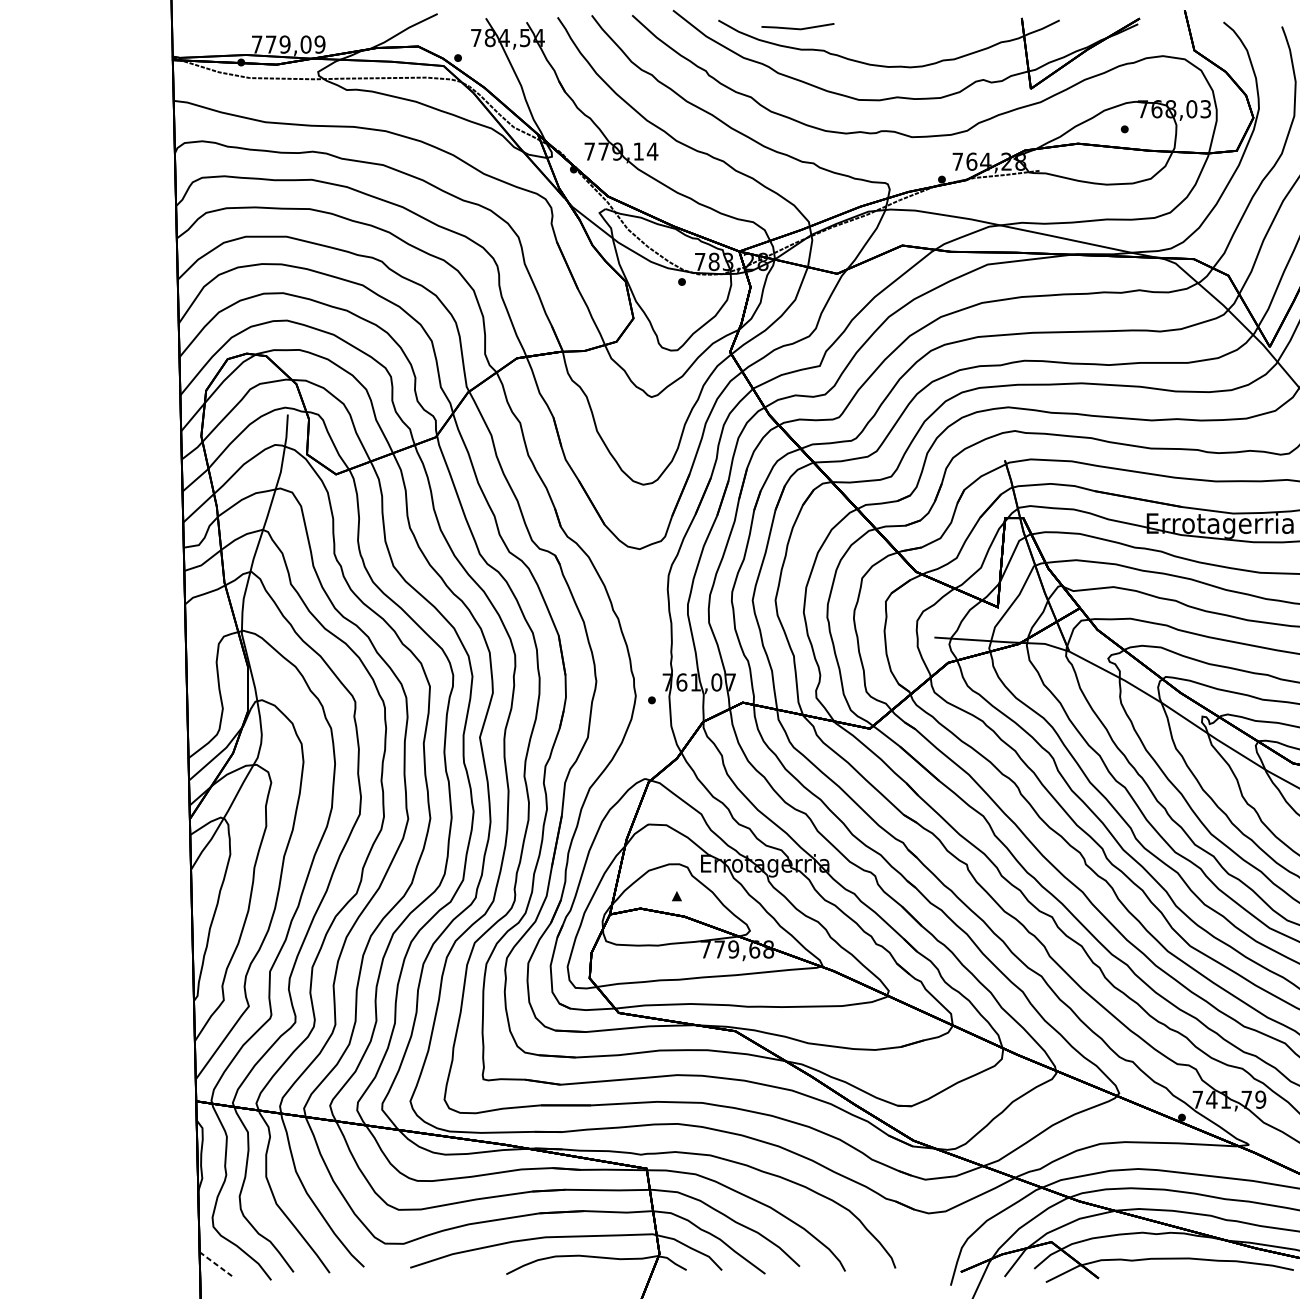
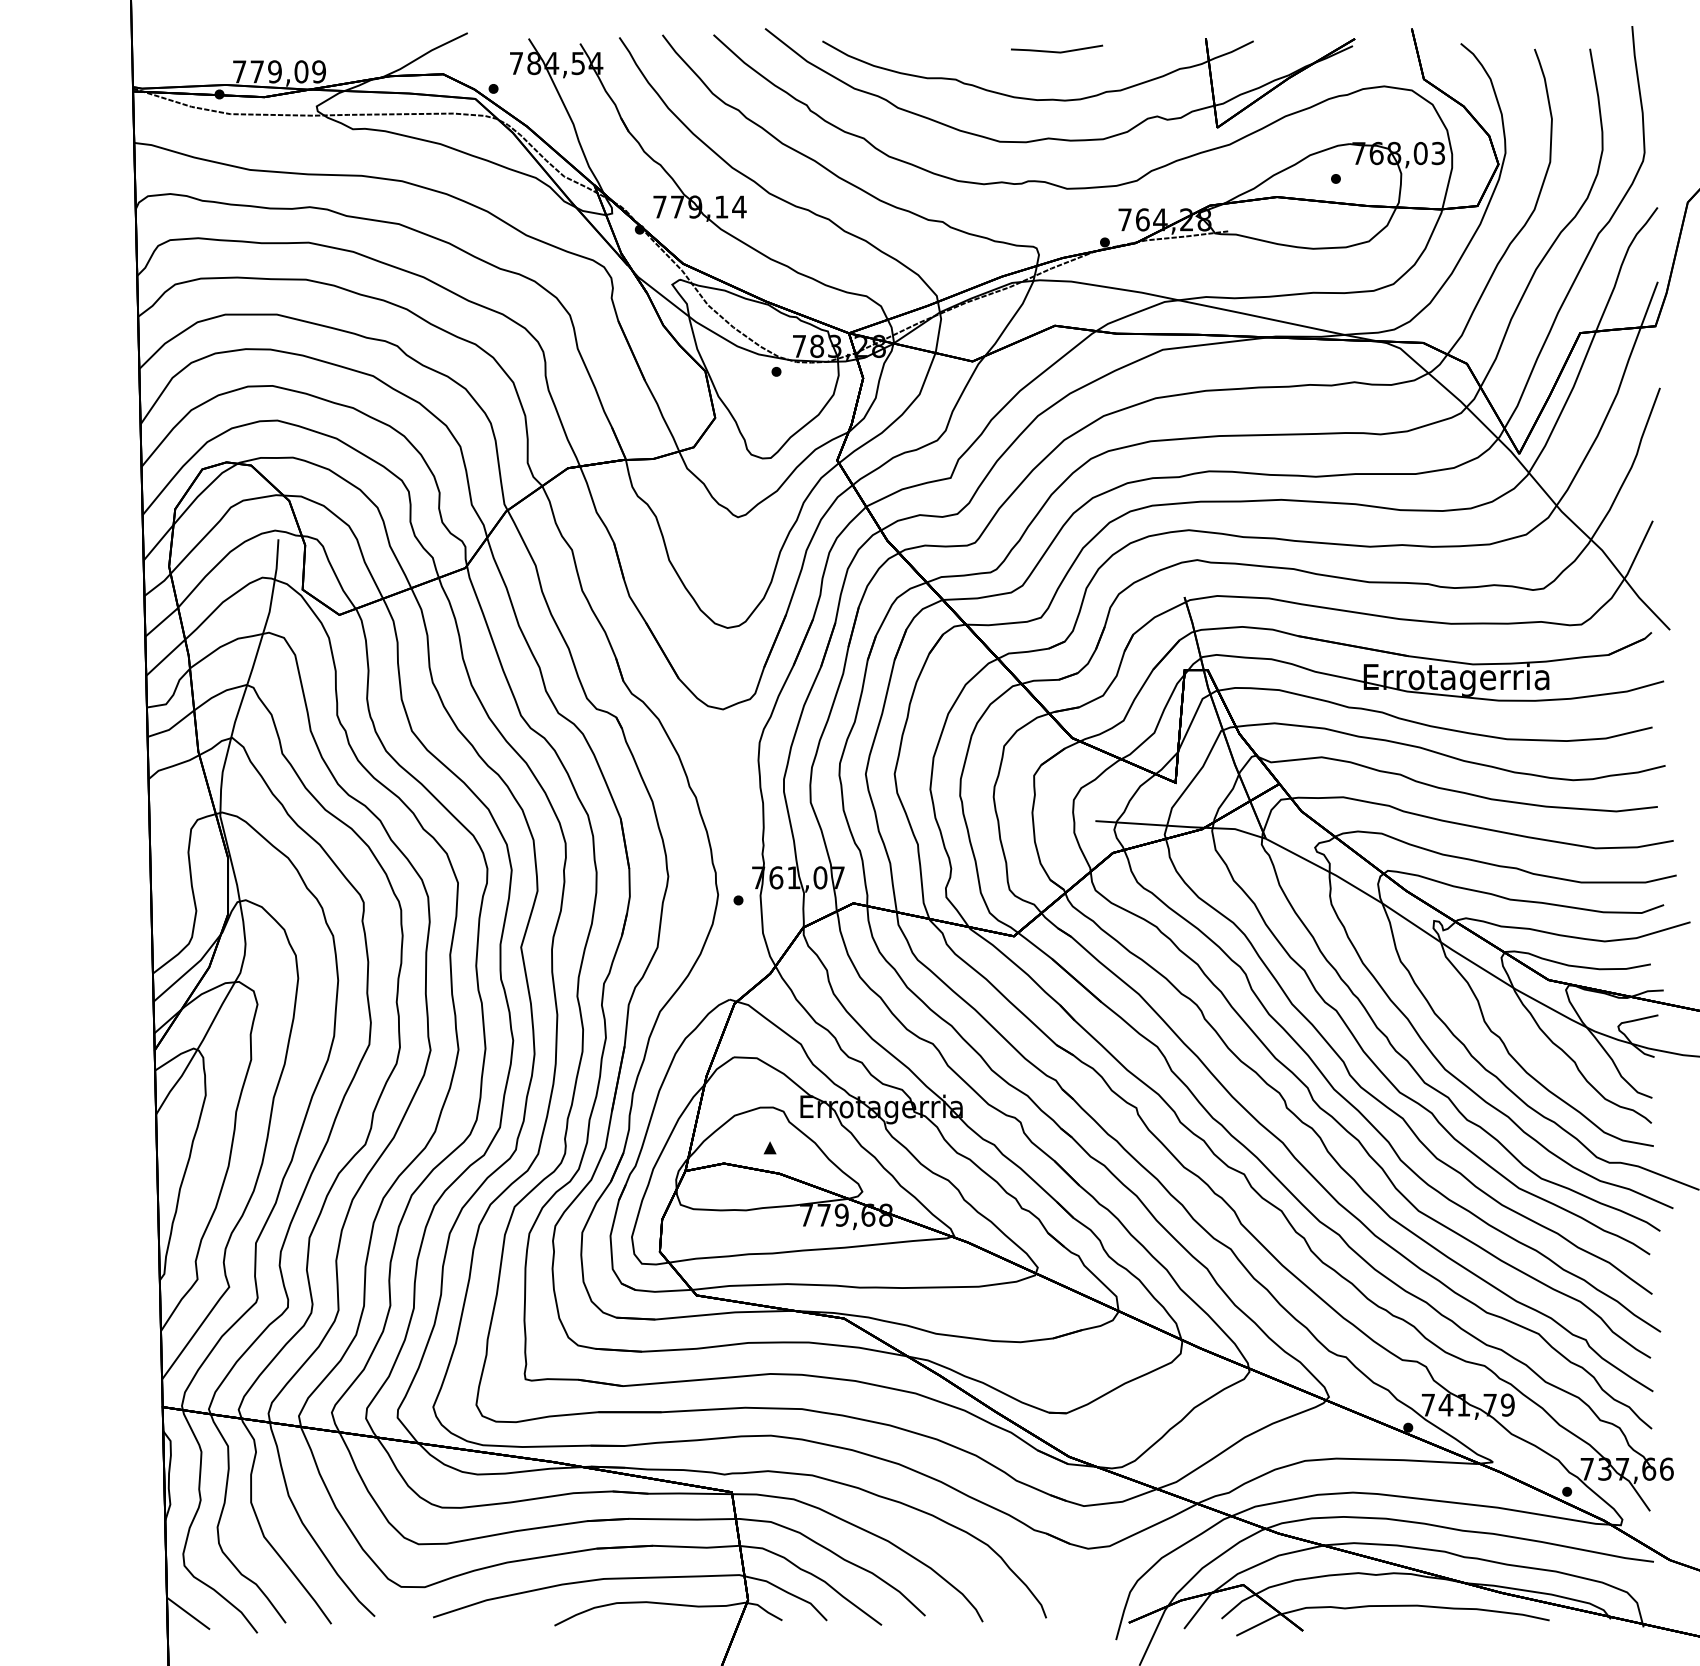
line: (798, 28) -> (1057, 51), moved
line: (215, 1264) -> (187, 1613), dashed -> solid

